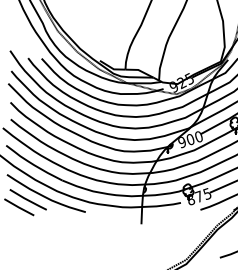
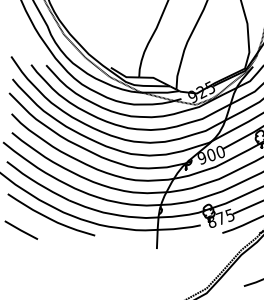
line: (27, 199) -> (30, 221), removed

